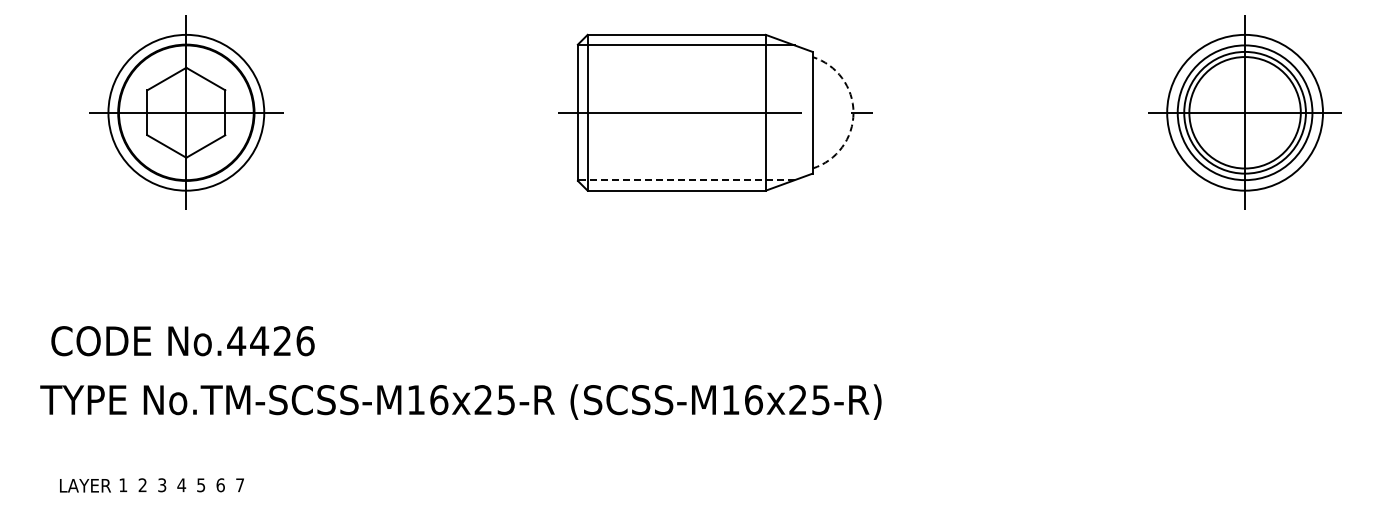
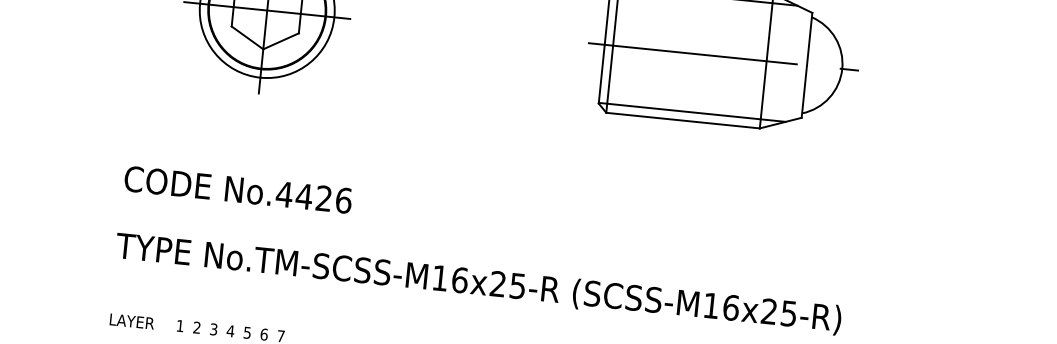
arc: (853, 112) -> (842, 68), dashed -> solid
line: (685, 180) -> (691, 112), dashed -> solid
text: (182, 341) -> (237, 190), moved
text: (85, 485) -> (132, 321), moved

